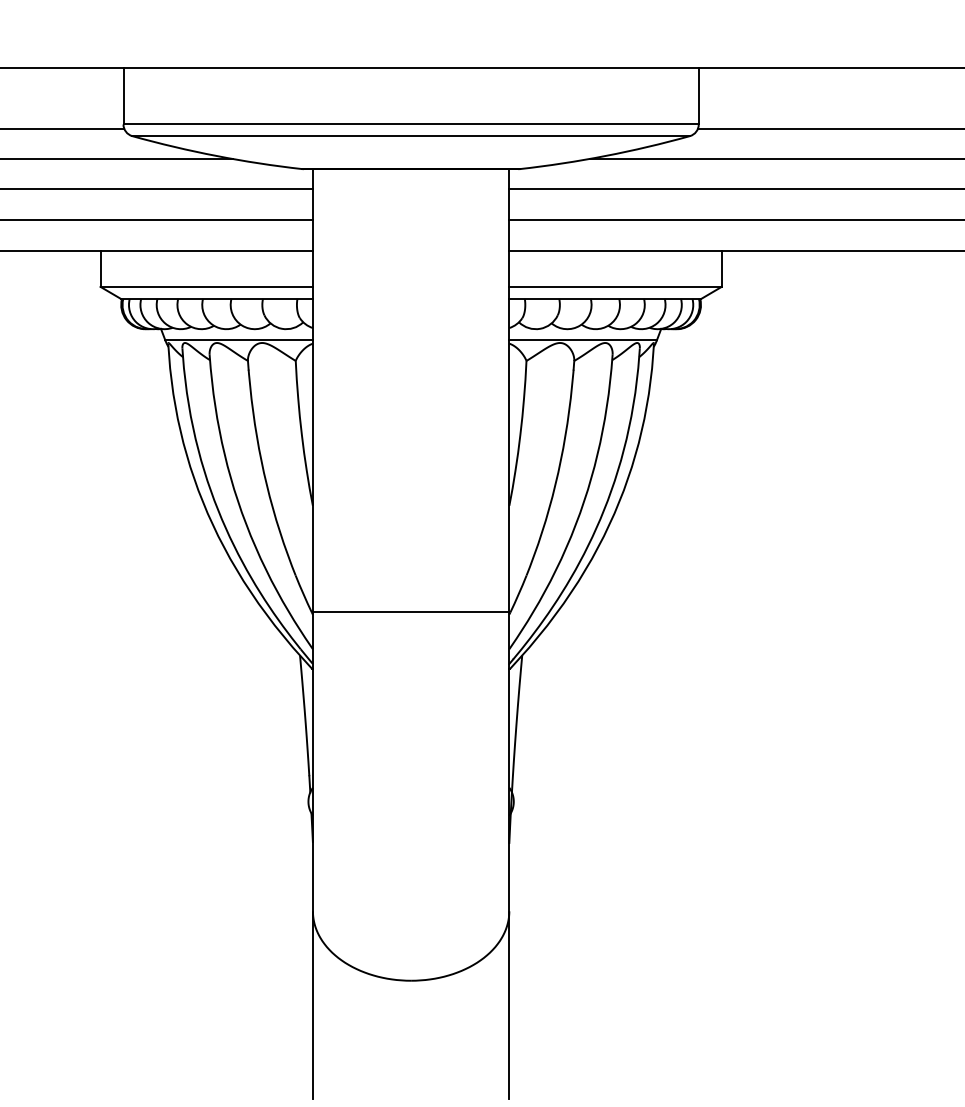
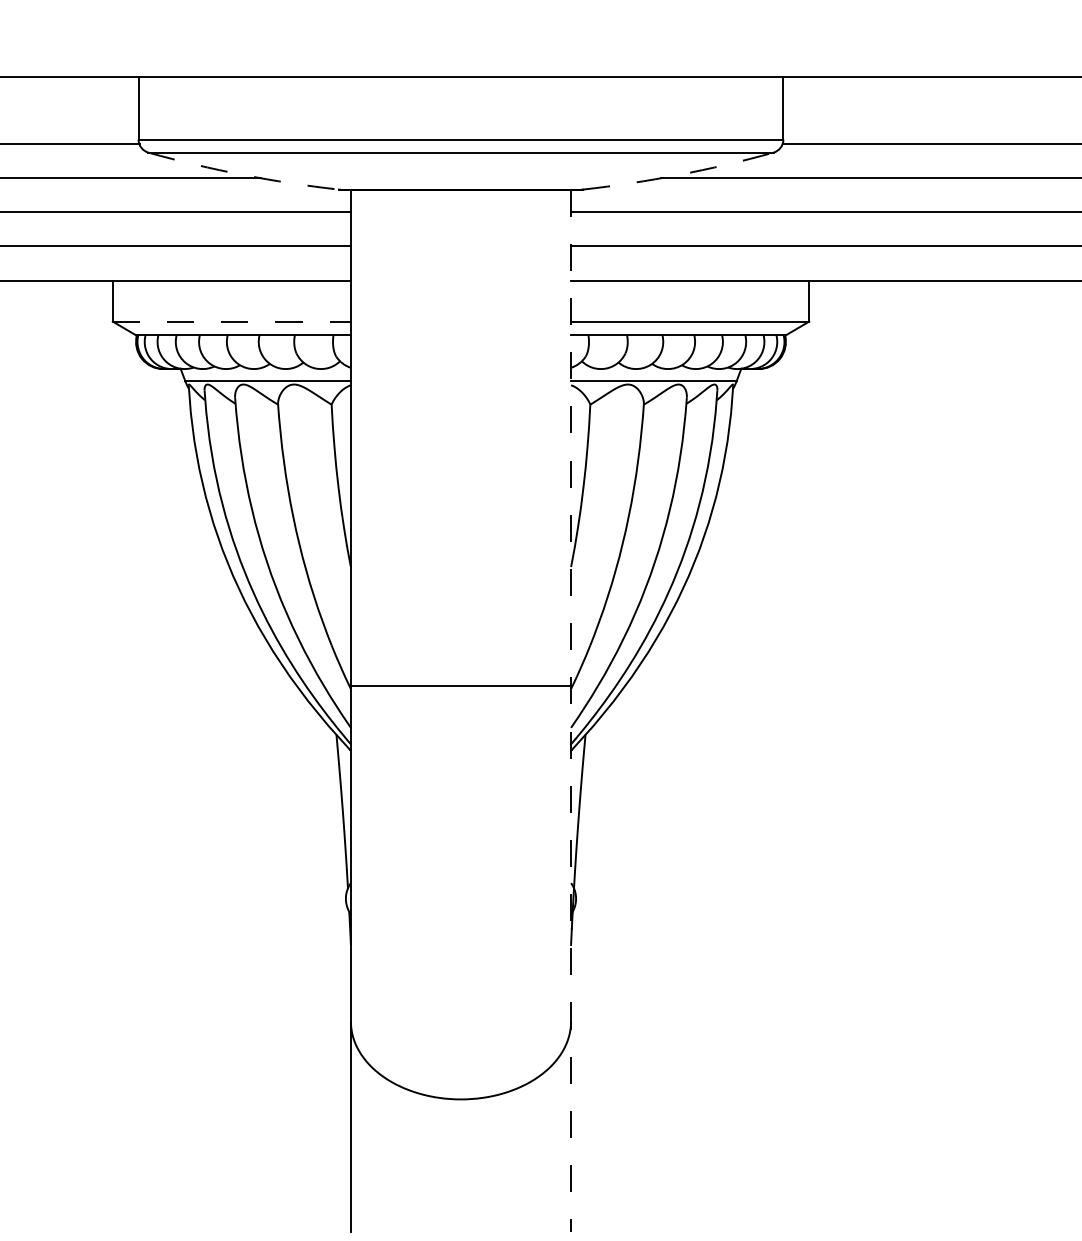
arc: (216, 155) -> (242, 174), solid -> dashed
arc: (606, 155) -> (679, 174), solid -> dashed
line: (207, 286) -> (232, 321), solid -> dashed
line: (509, 634) -> (571, 711), solid -> dashed

